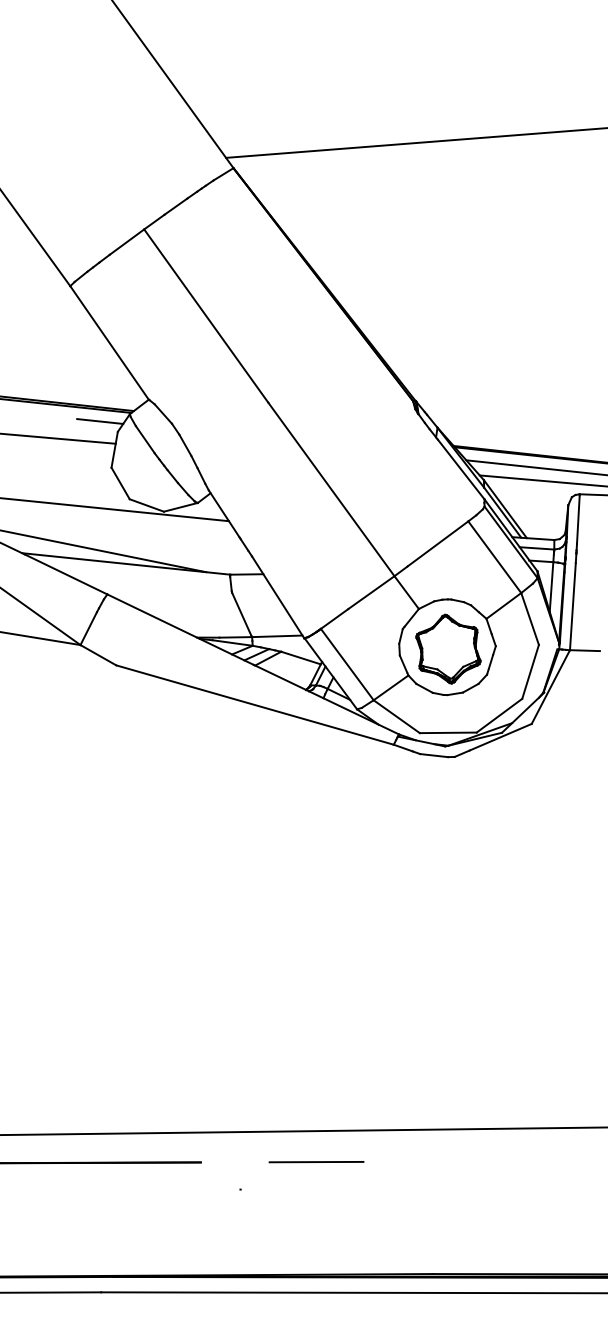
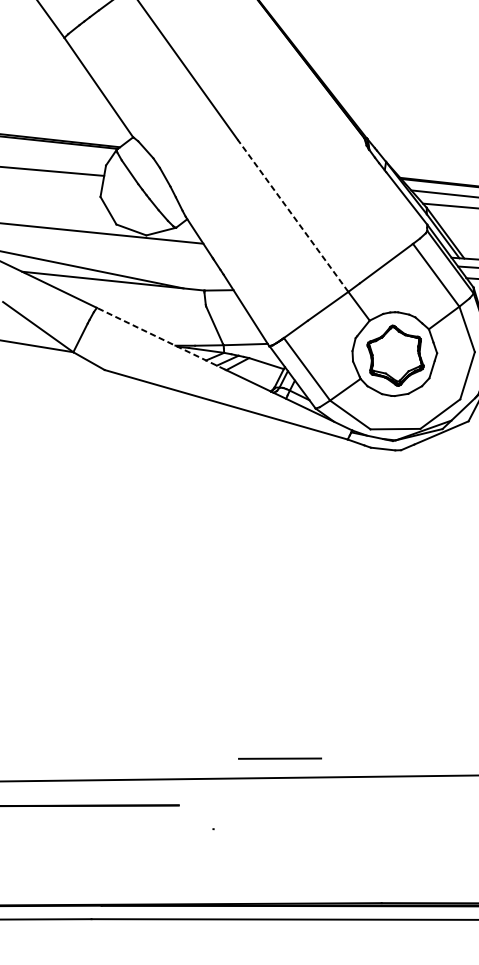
line: (100, 421) -> (90, 156), removed
line: (331, 489) -> (293, 215), solid -> dashed
line: (180, 629) -> (160, 338), solid -> dashed
line: (316, 1162) -> (280, 759), moved

